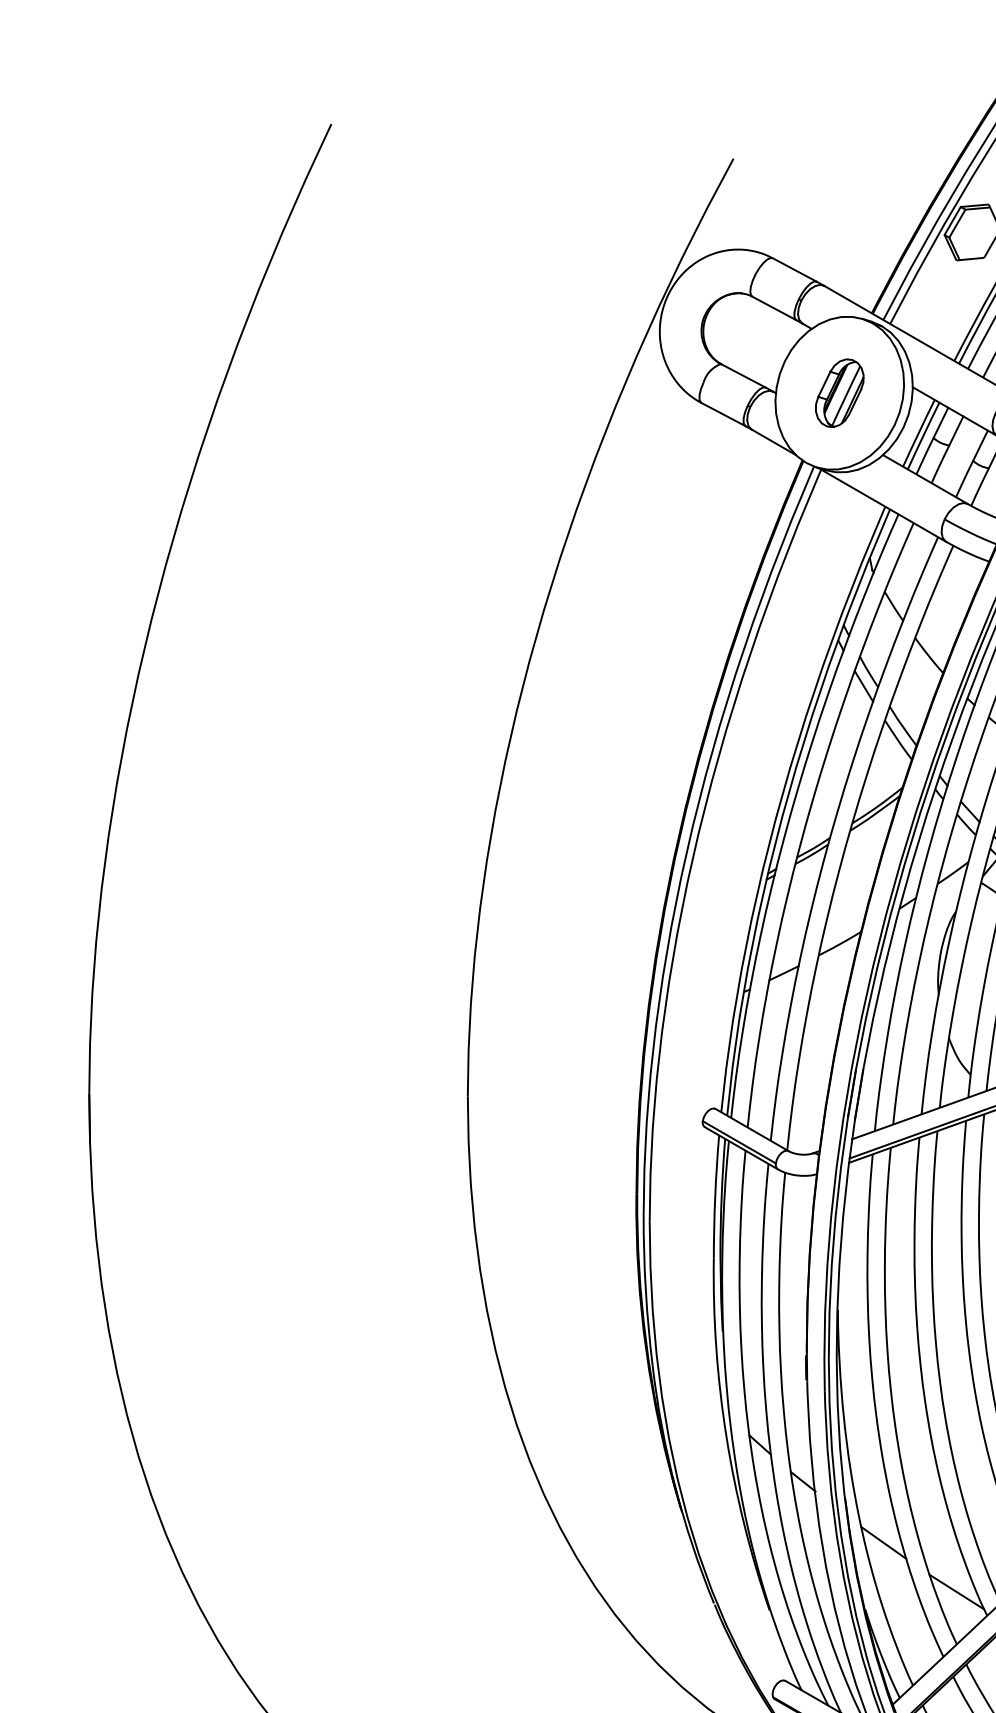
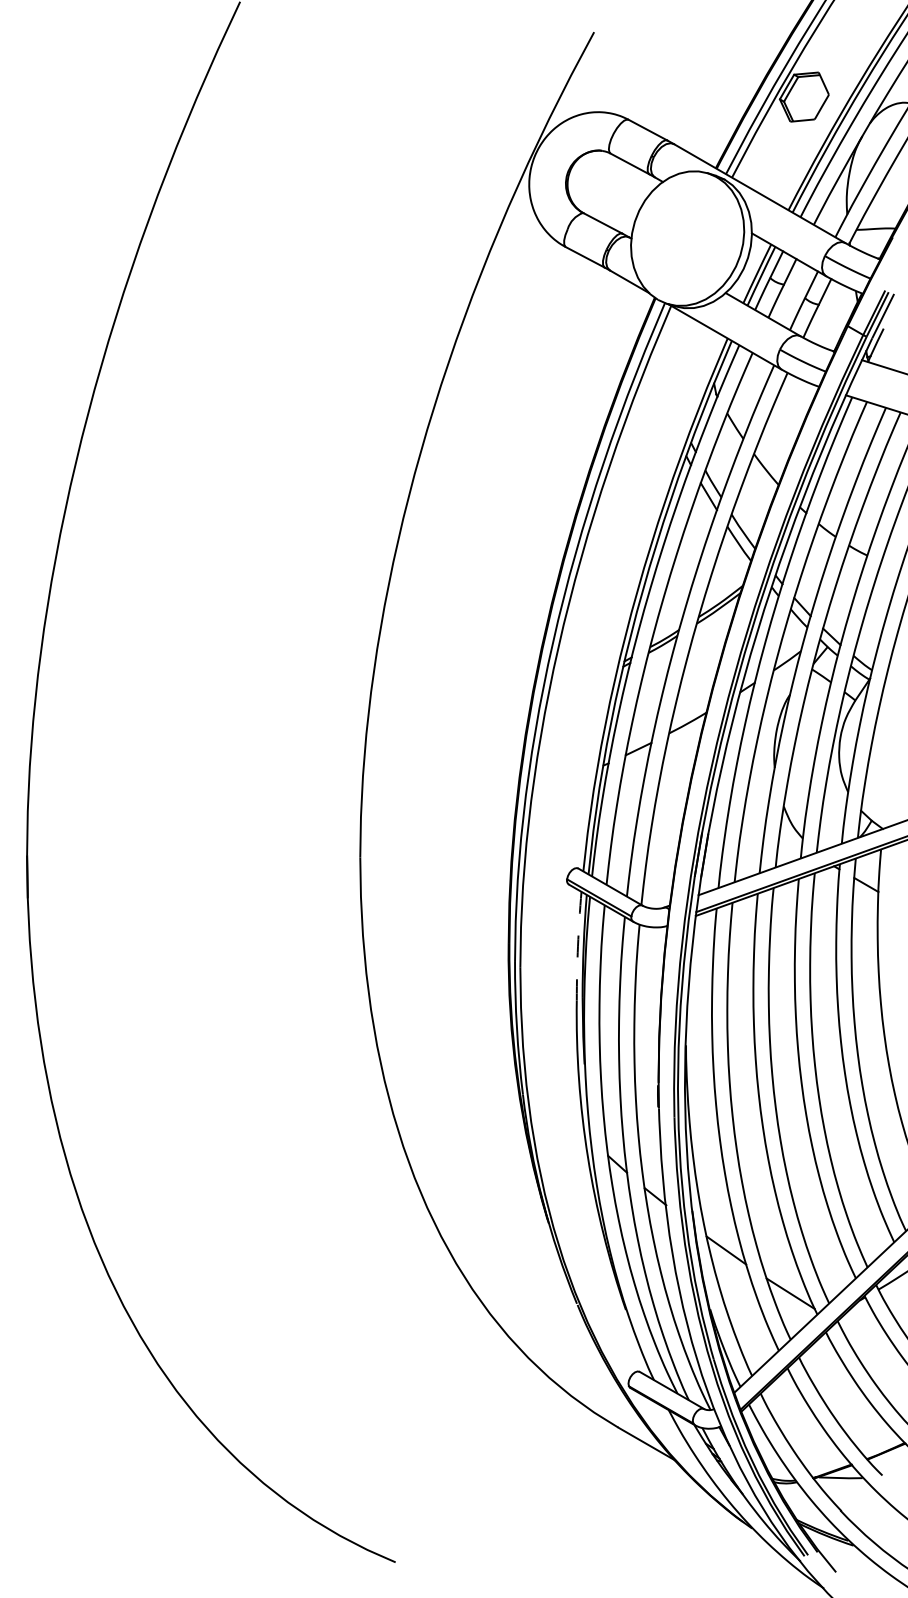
part: (839, 393) -> (687, 238), removed
arc: (715, 1197) -> (578, 946), solid -> dashed

